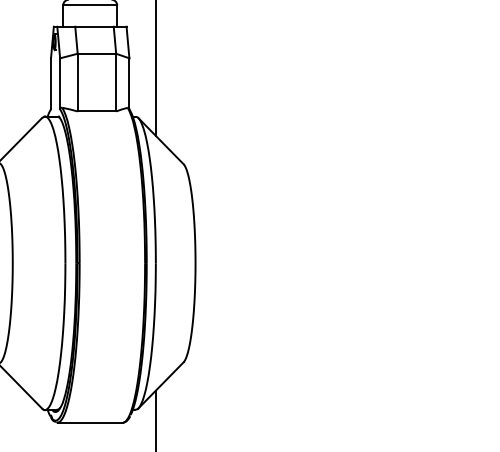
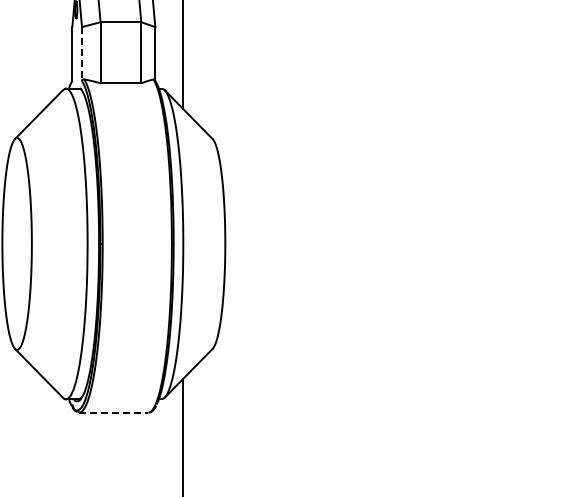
line: (60, 84) -> (82, 54), solid -> dashed
line: (89, 422) -> (113, 412), solid -> dashed

